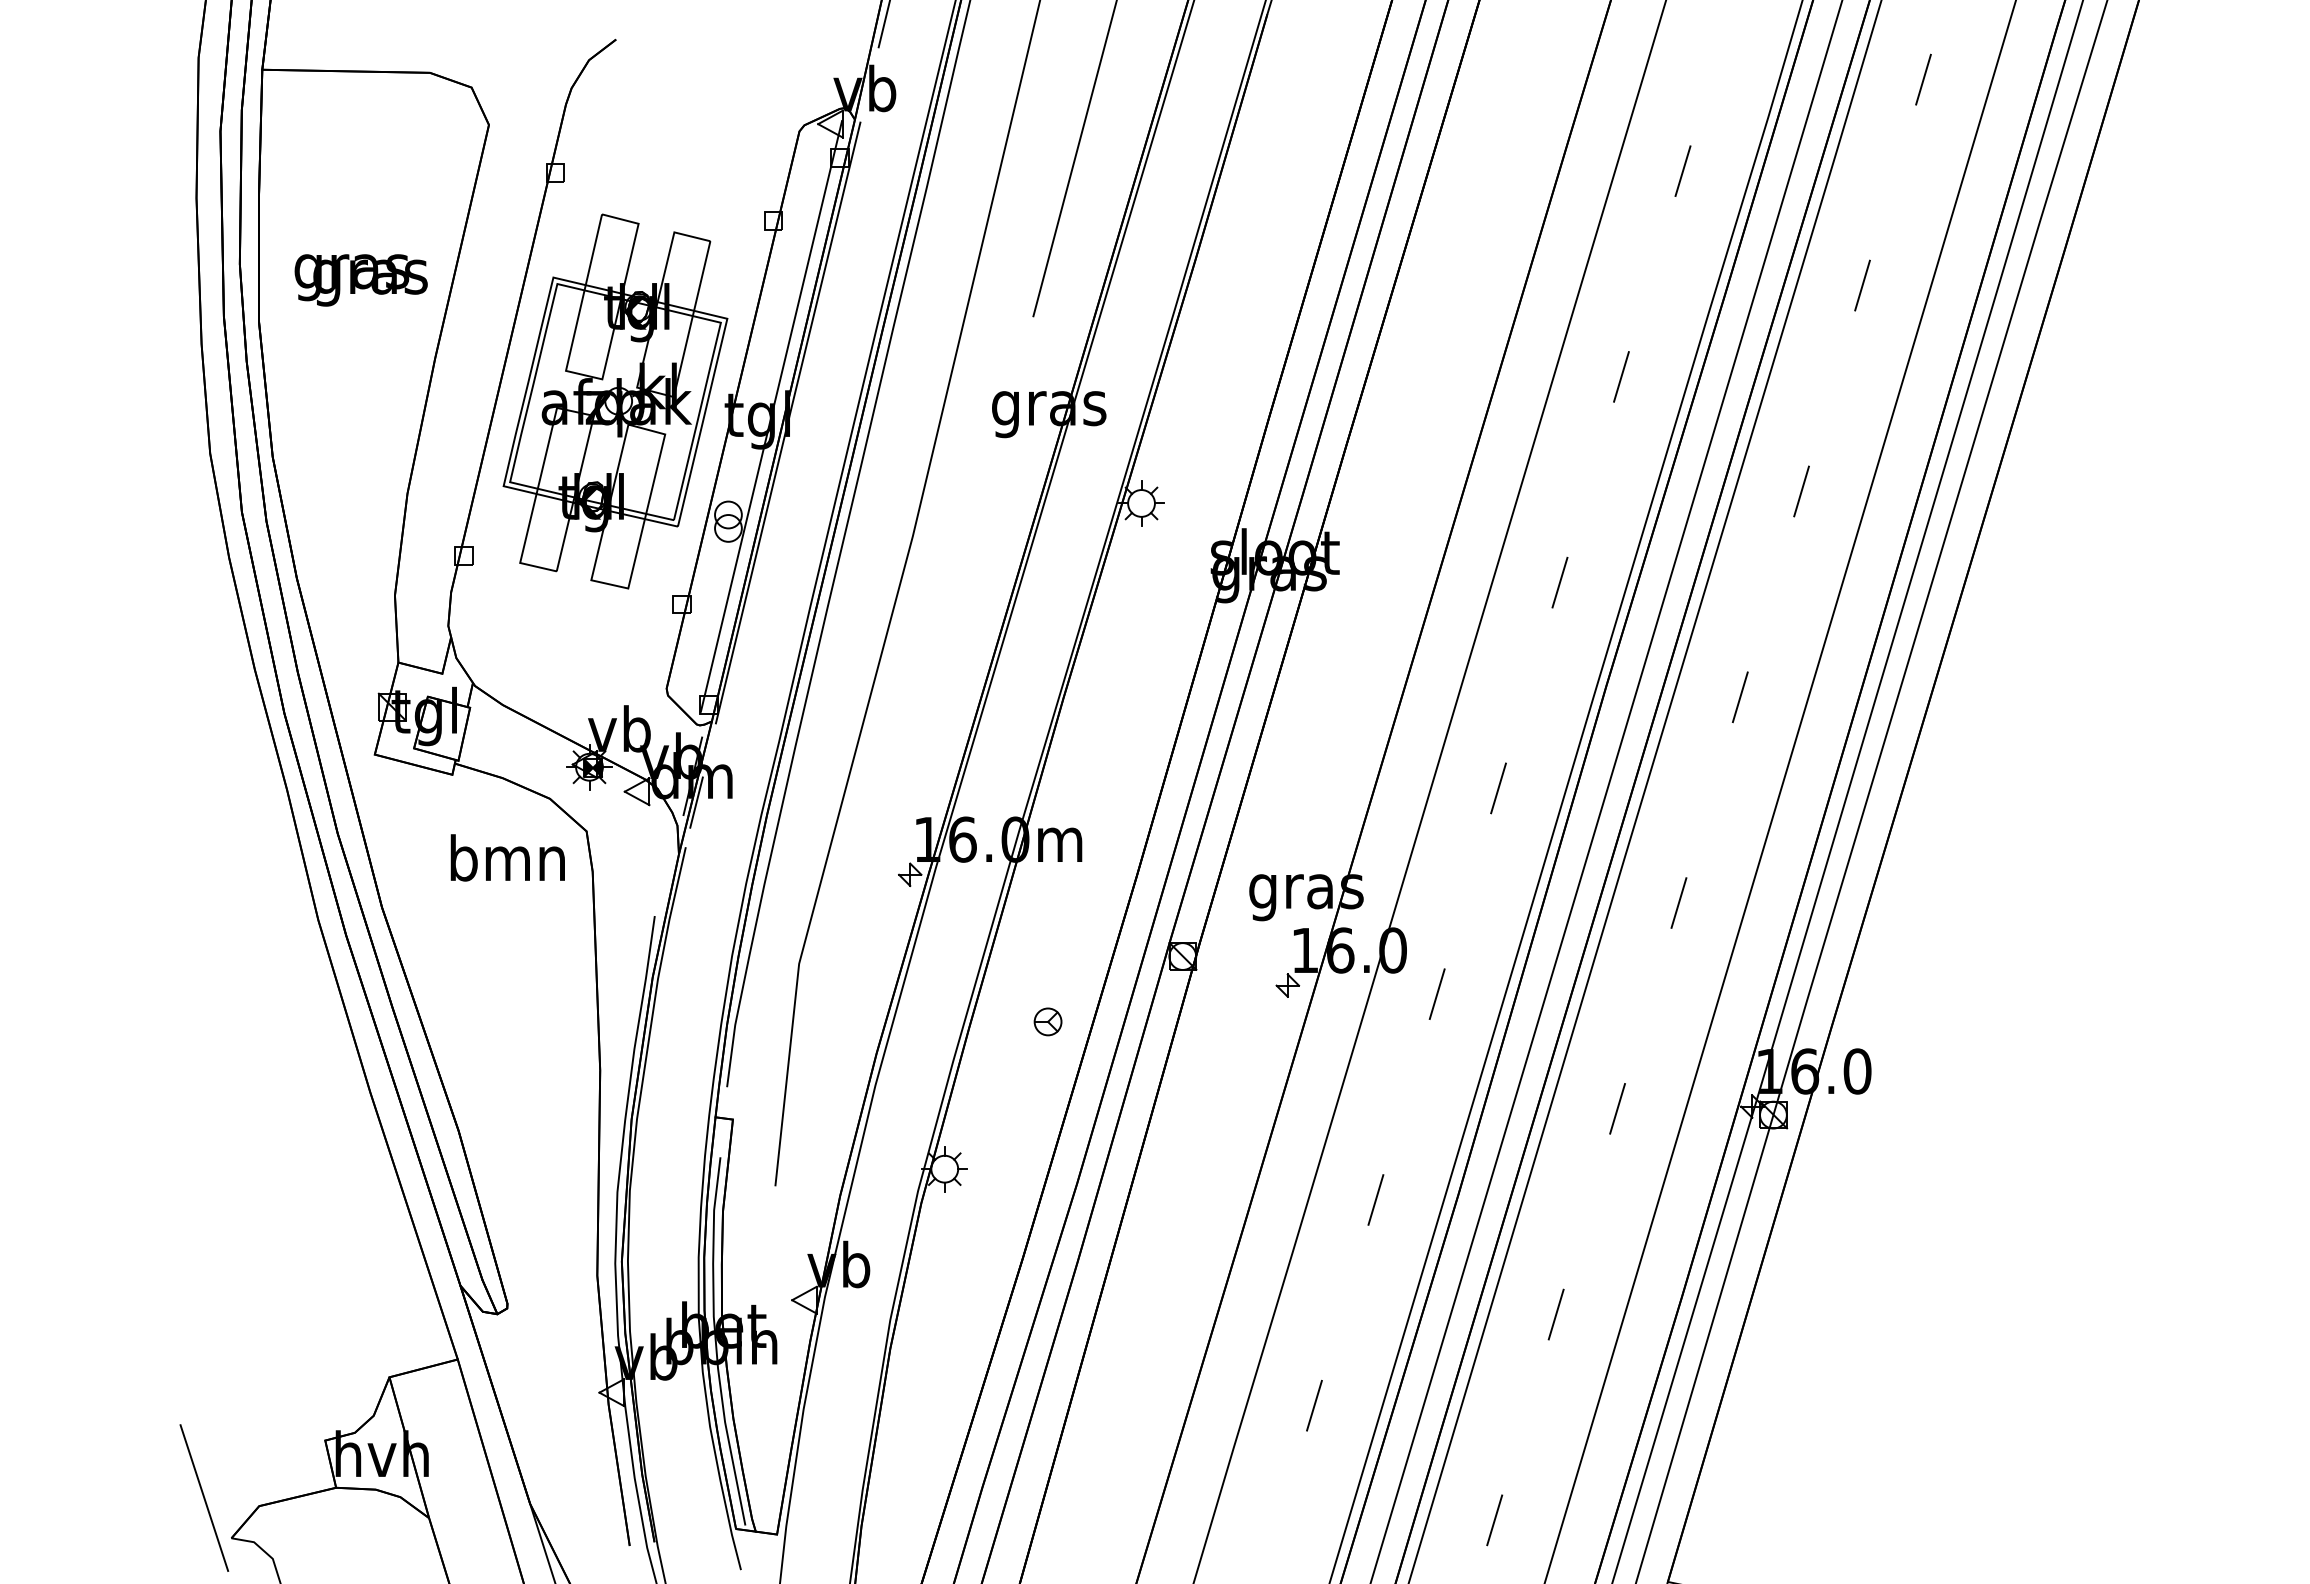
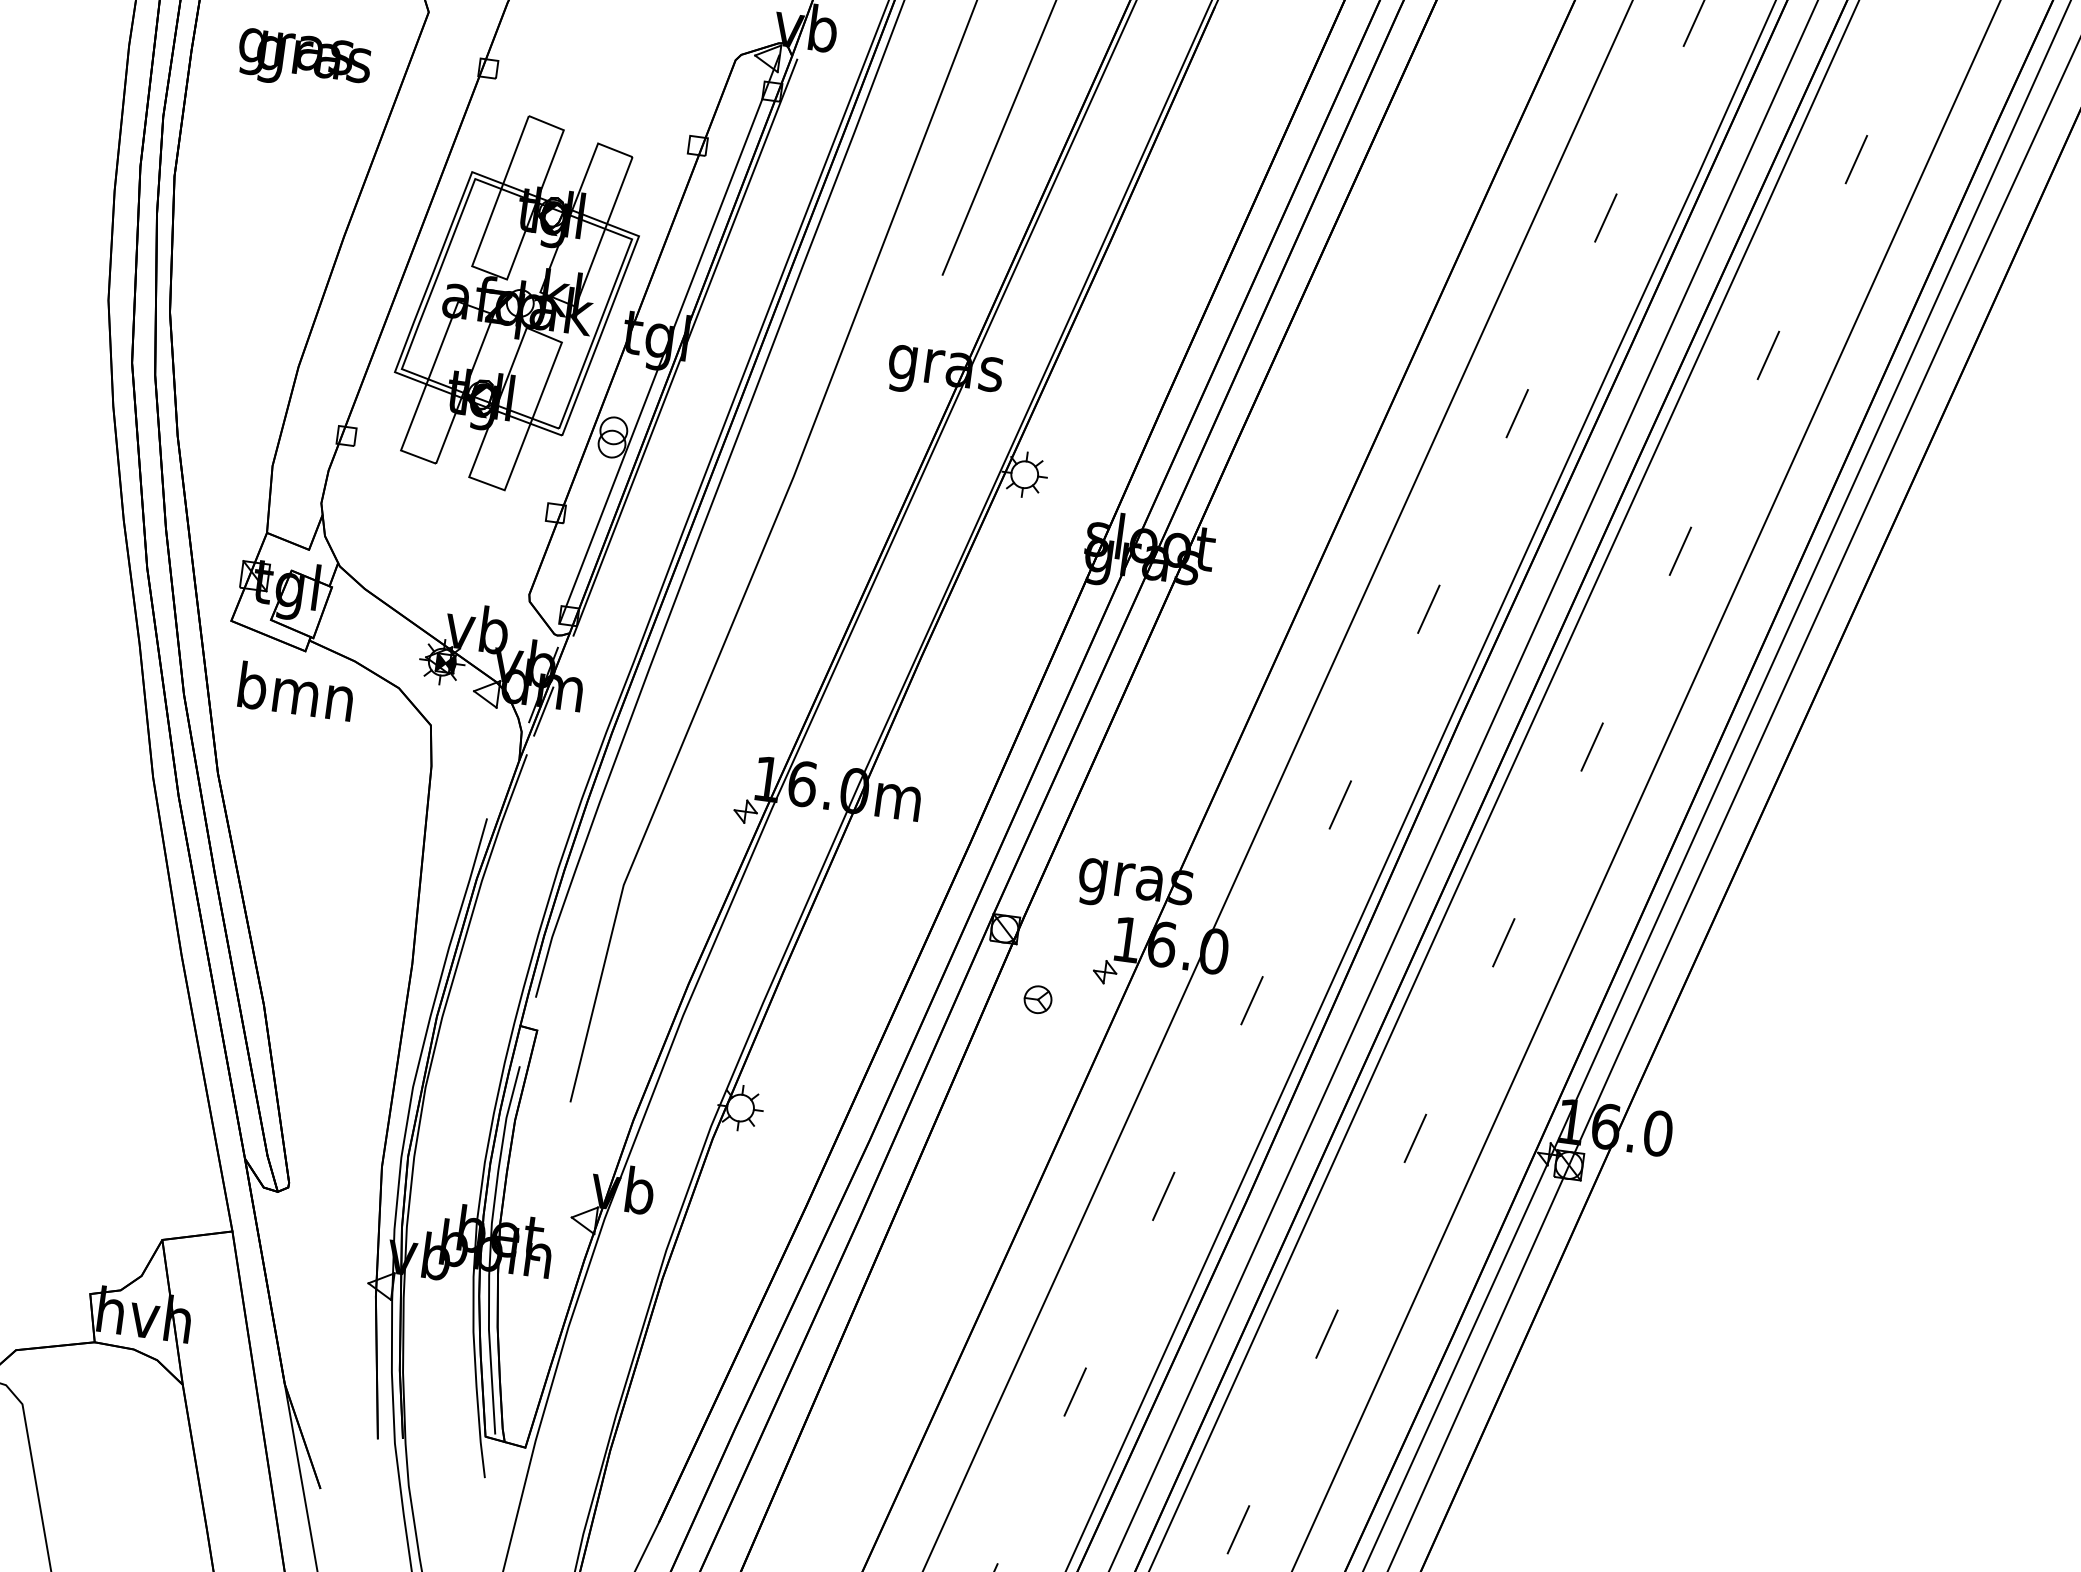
text: (360, 280) -> (303, 61), moved
text: (507, 857) -> (296, 691), moved
part: (1047, 1021) -> (1037, 999), moved

